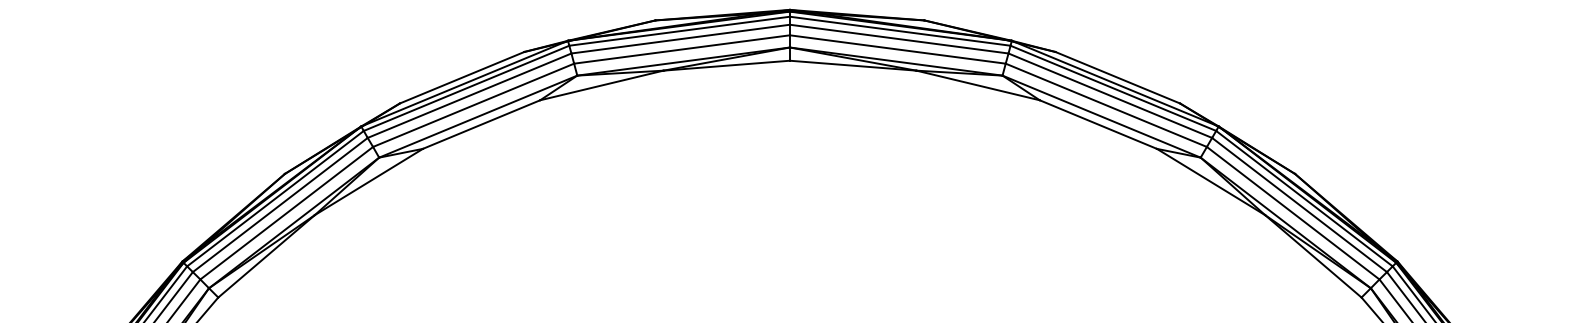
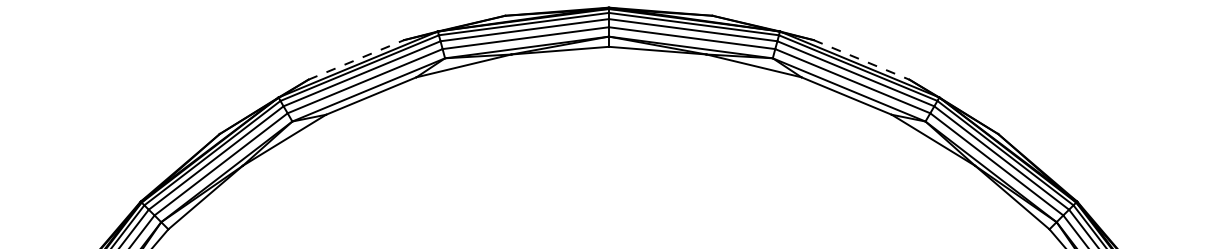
line: (462, 77) -> (356, 59), solid -> dashed
line: (1118, 77) -> (862, 59), solid -> dashed

